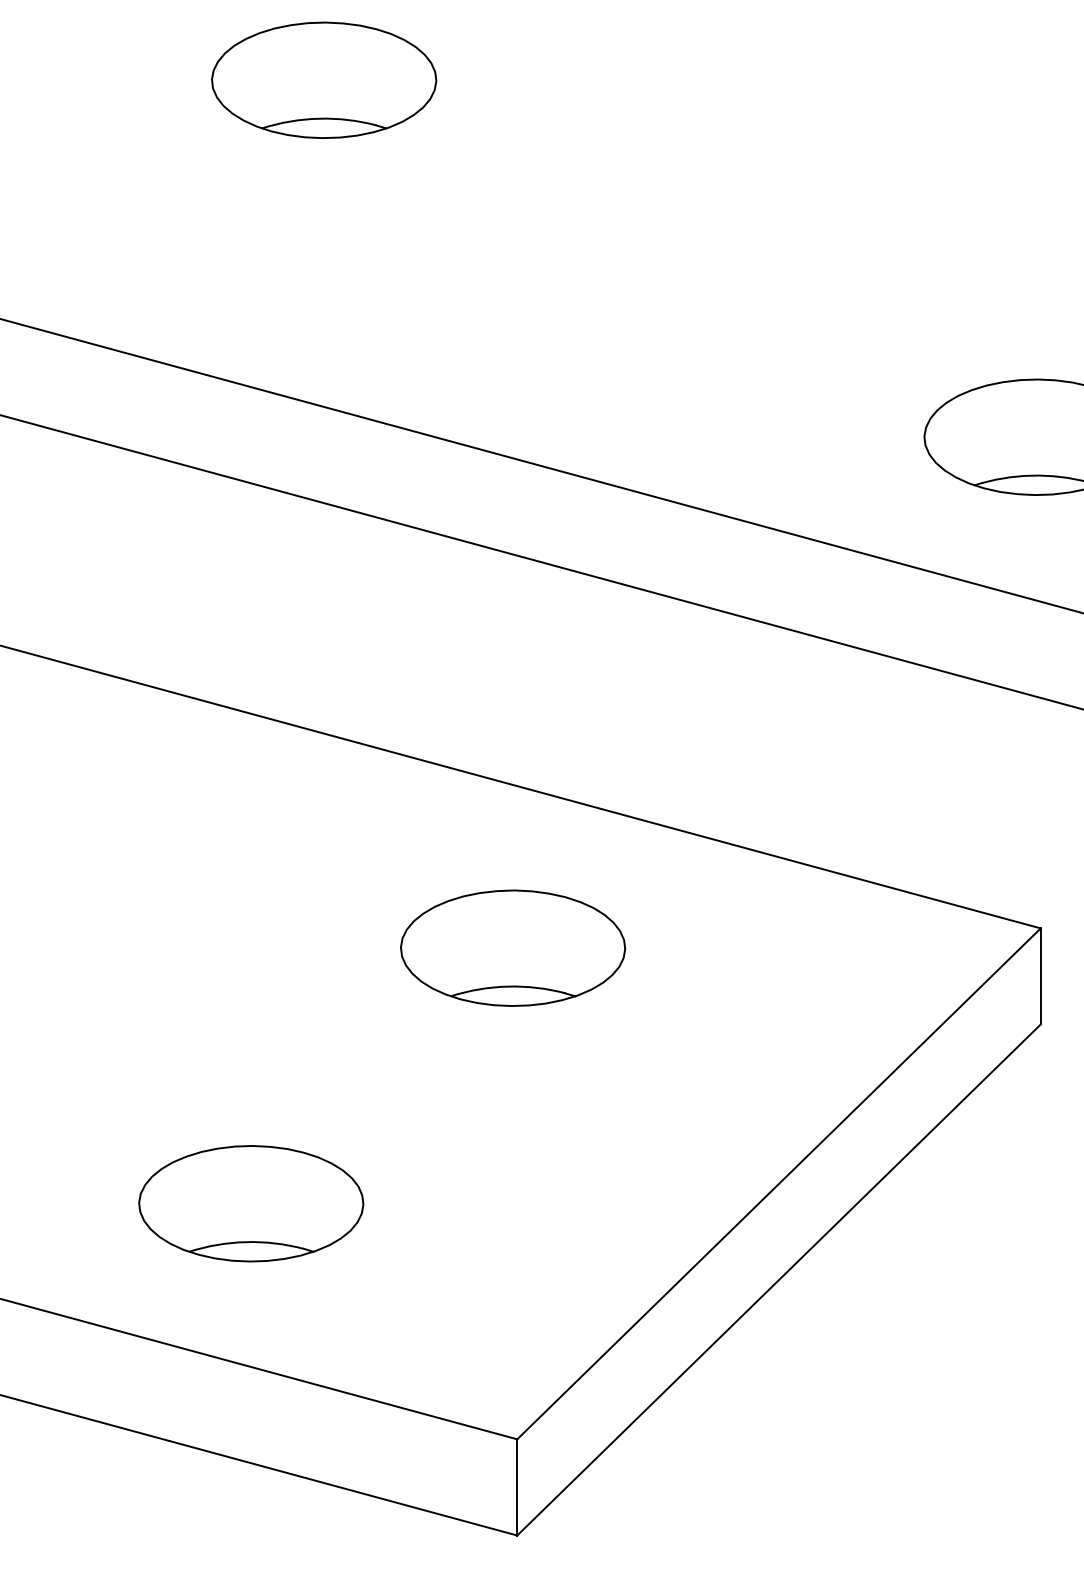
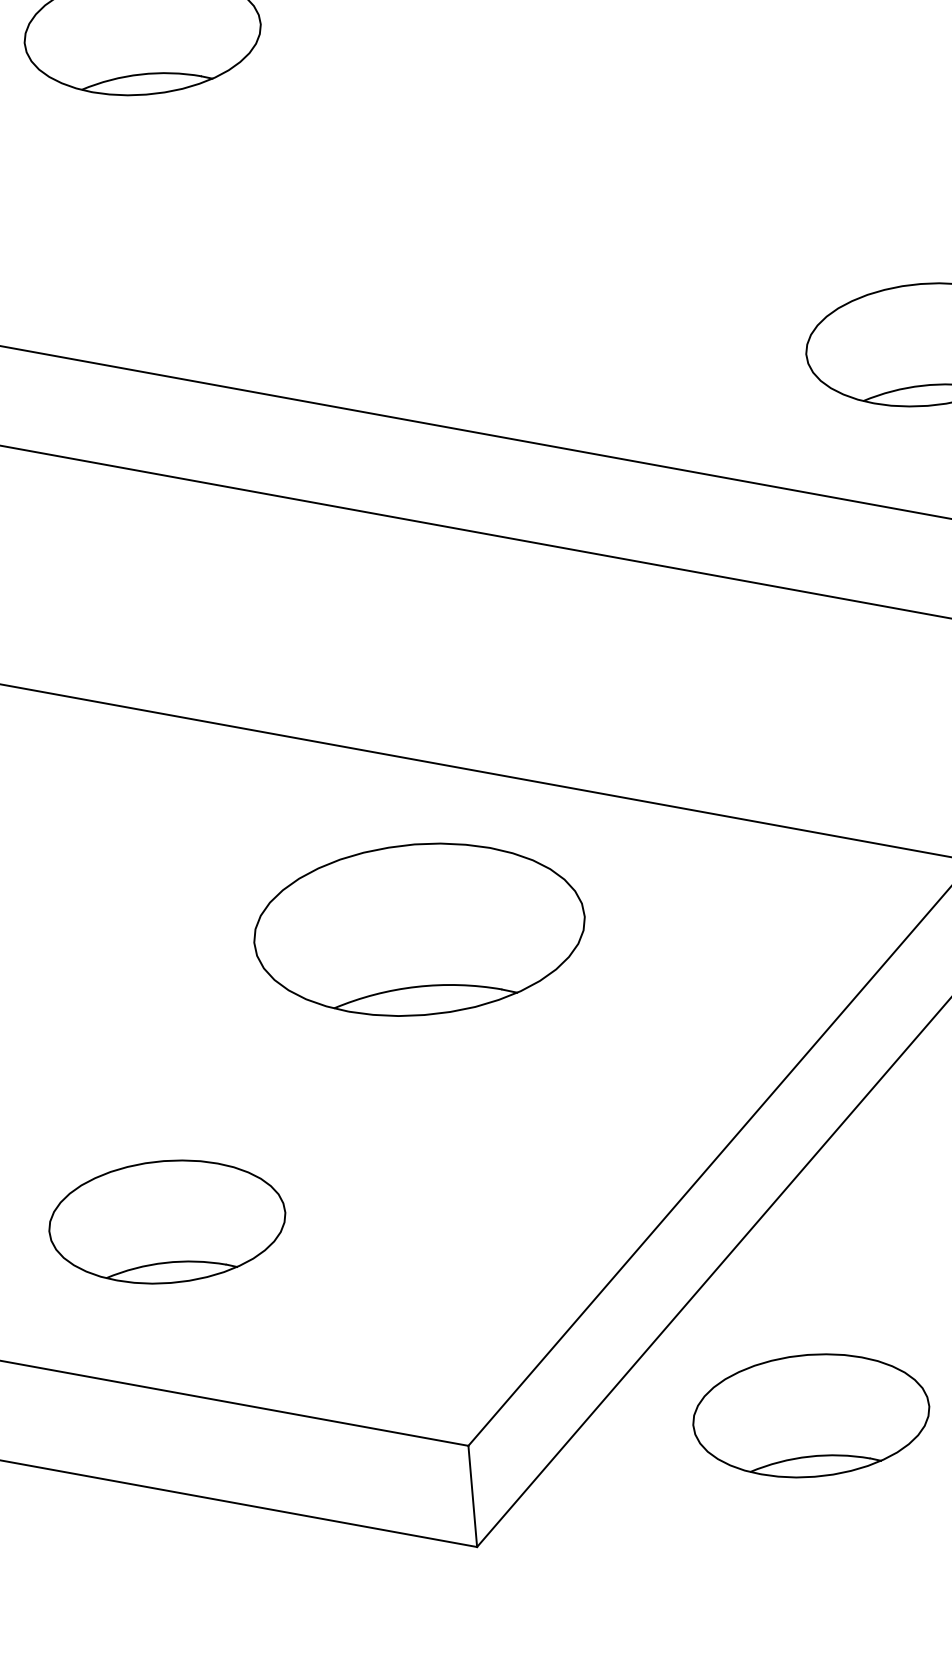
part: (513, 947) -> (420, 928), size x1.4
part: (843, 1438) -> (811, 1415), added

